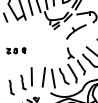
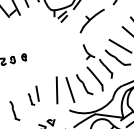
part: (26, 78) -> (33, 95), size x0.6

